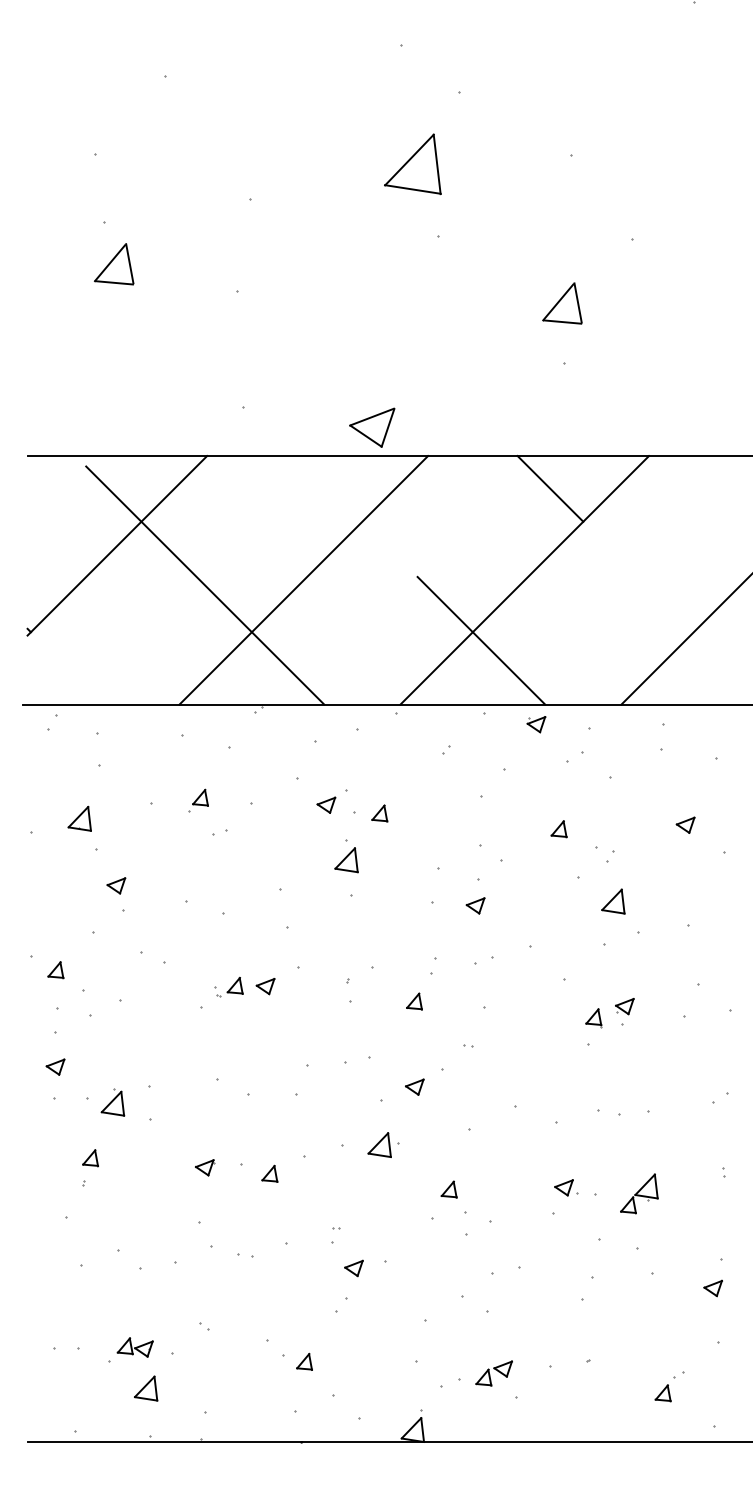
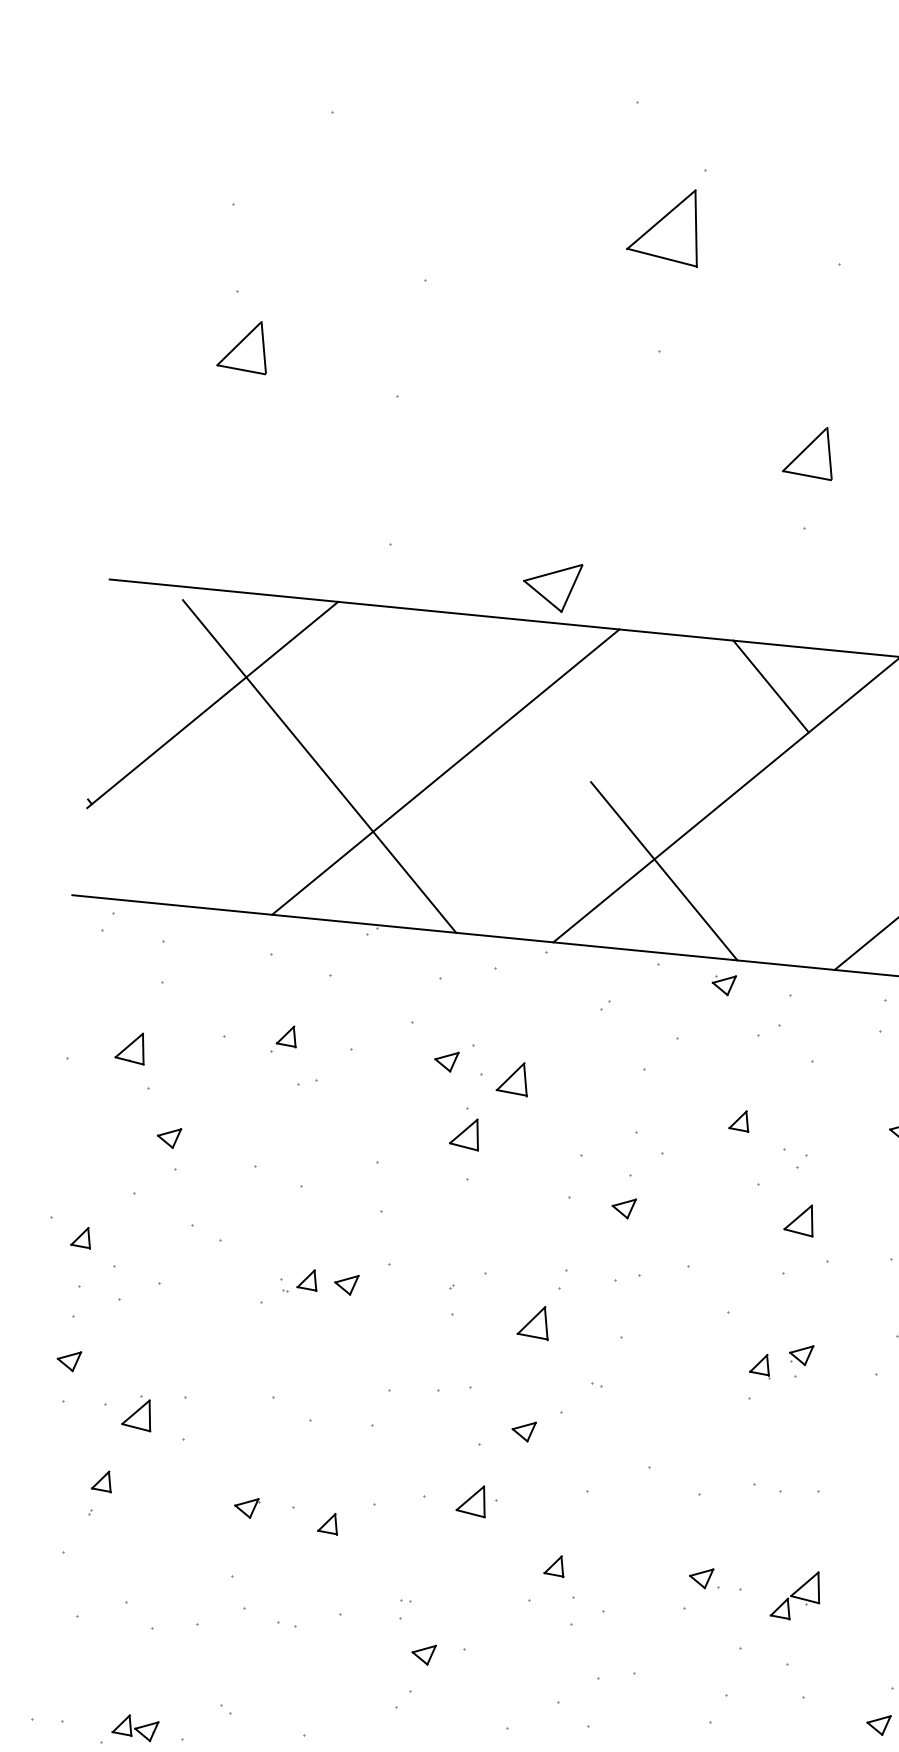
part: (412, 164) -> (664, 225), moved
part: (379, 813) -> (512, 1078), size x1.6
part: (414, 1001) -> (534, 1322), size x1.6

